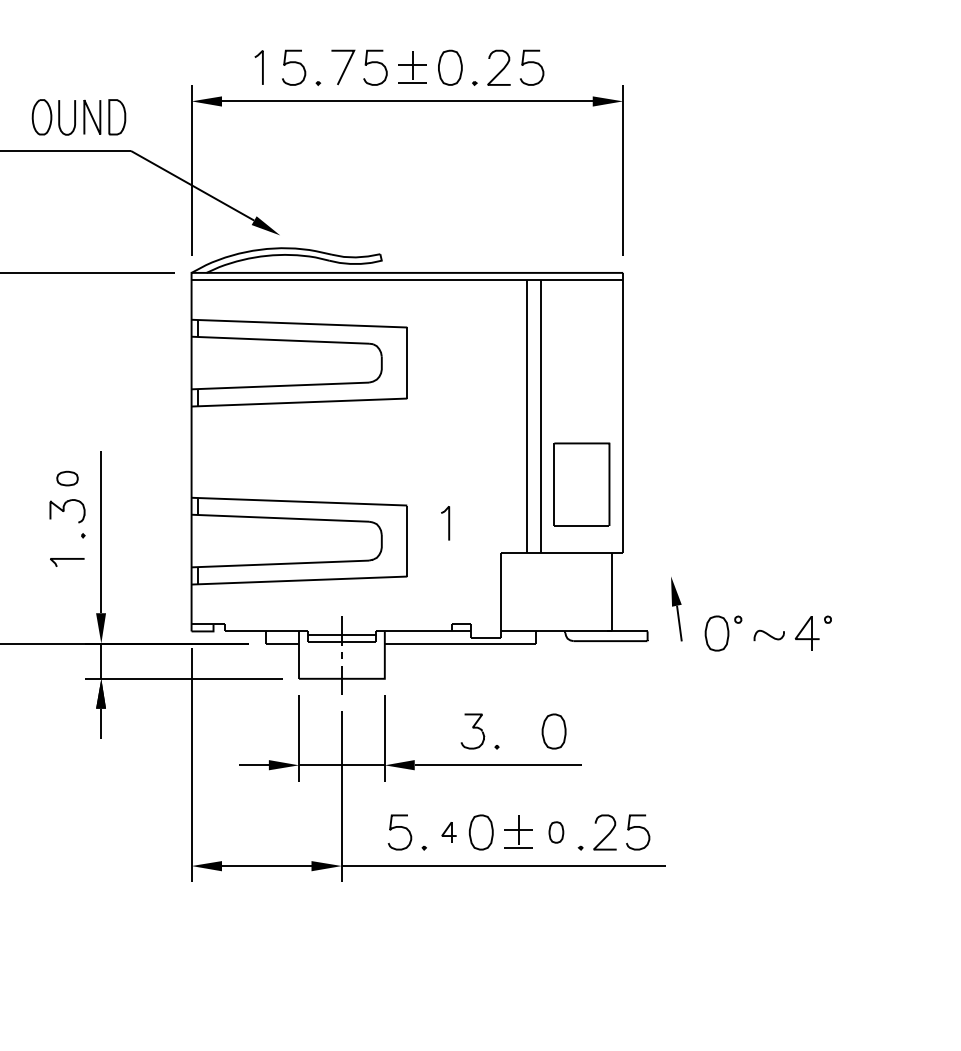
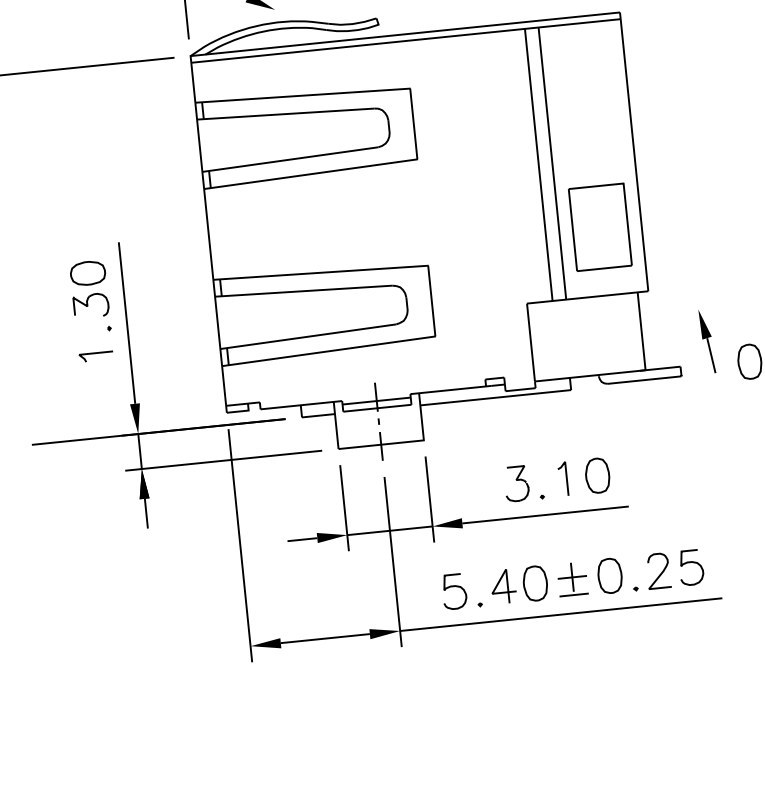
part: (67, 478) -> (87, 273), size x1.67
curve: (448, 523) -> (566, 478), moved
part: (448, 832) -> (502, 586), size x1.67
part: (556, 832) -> (610, 575), size x1.67

